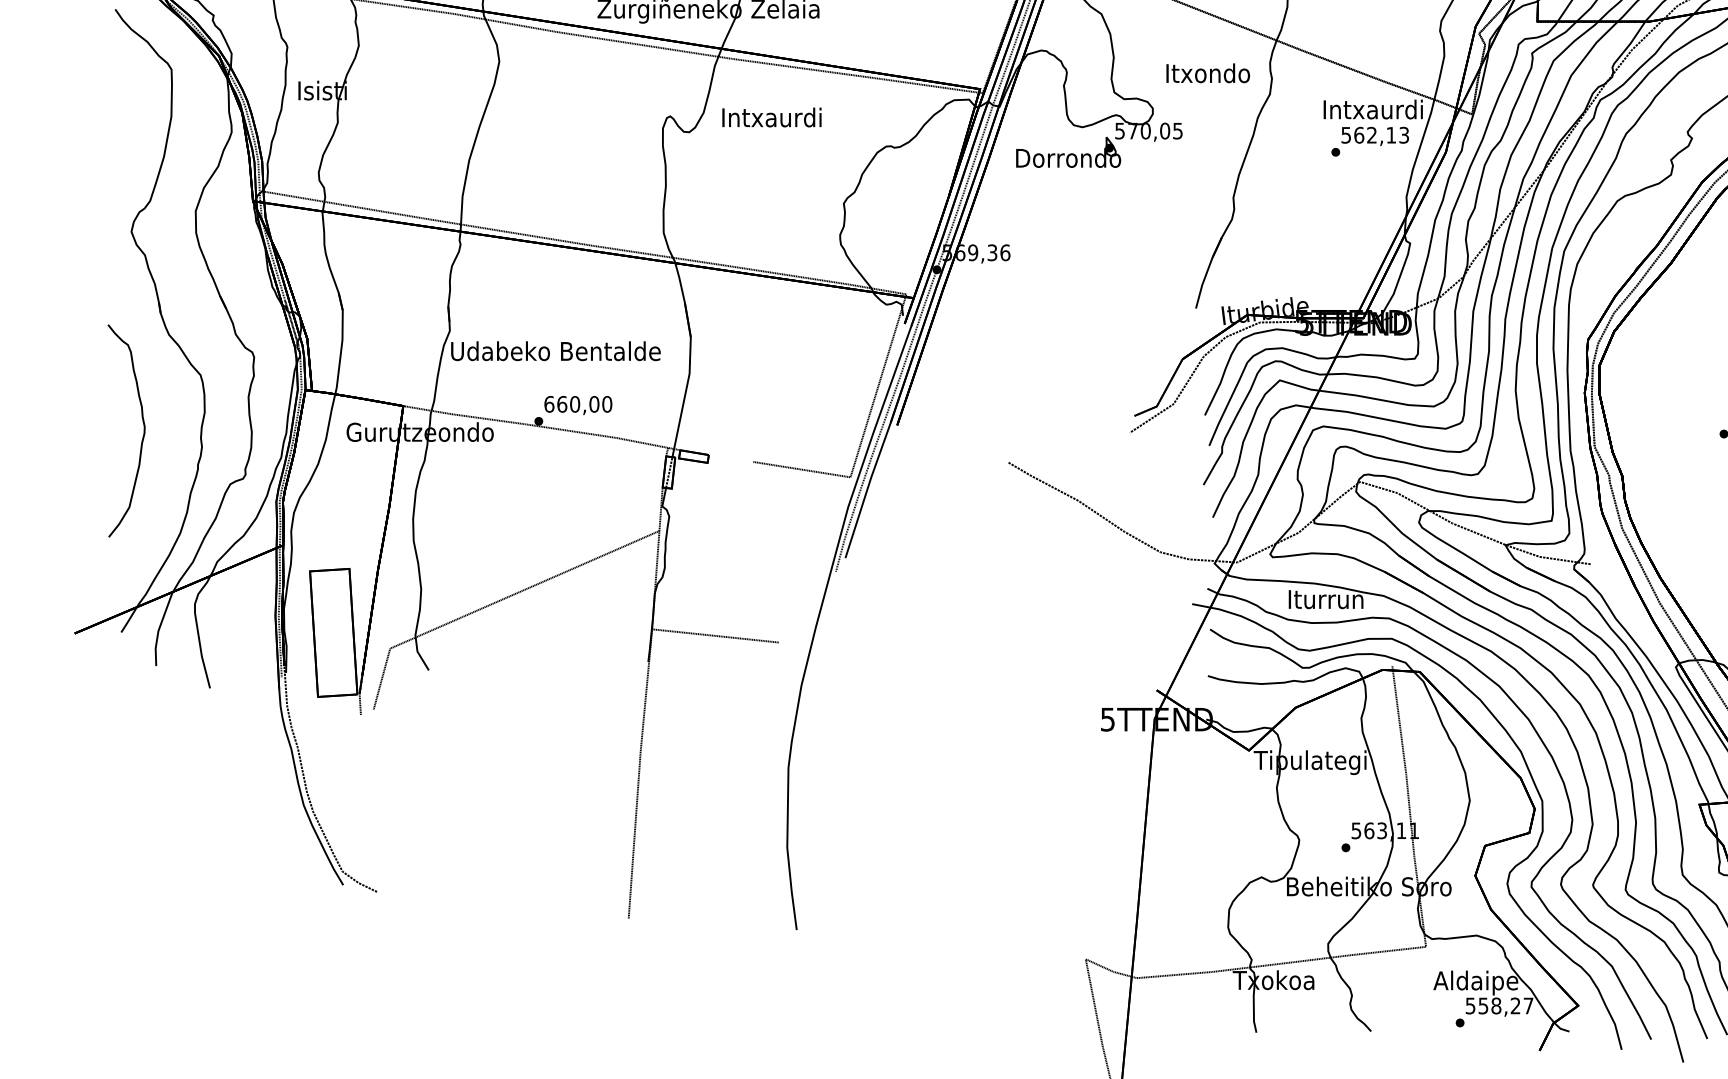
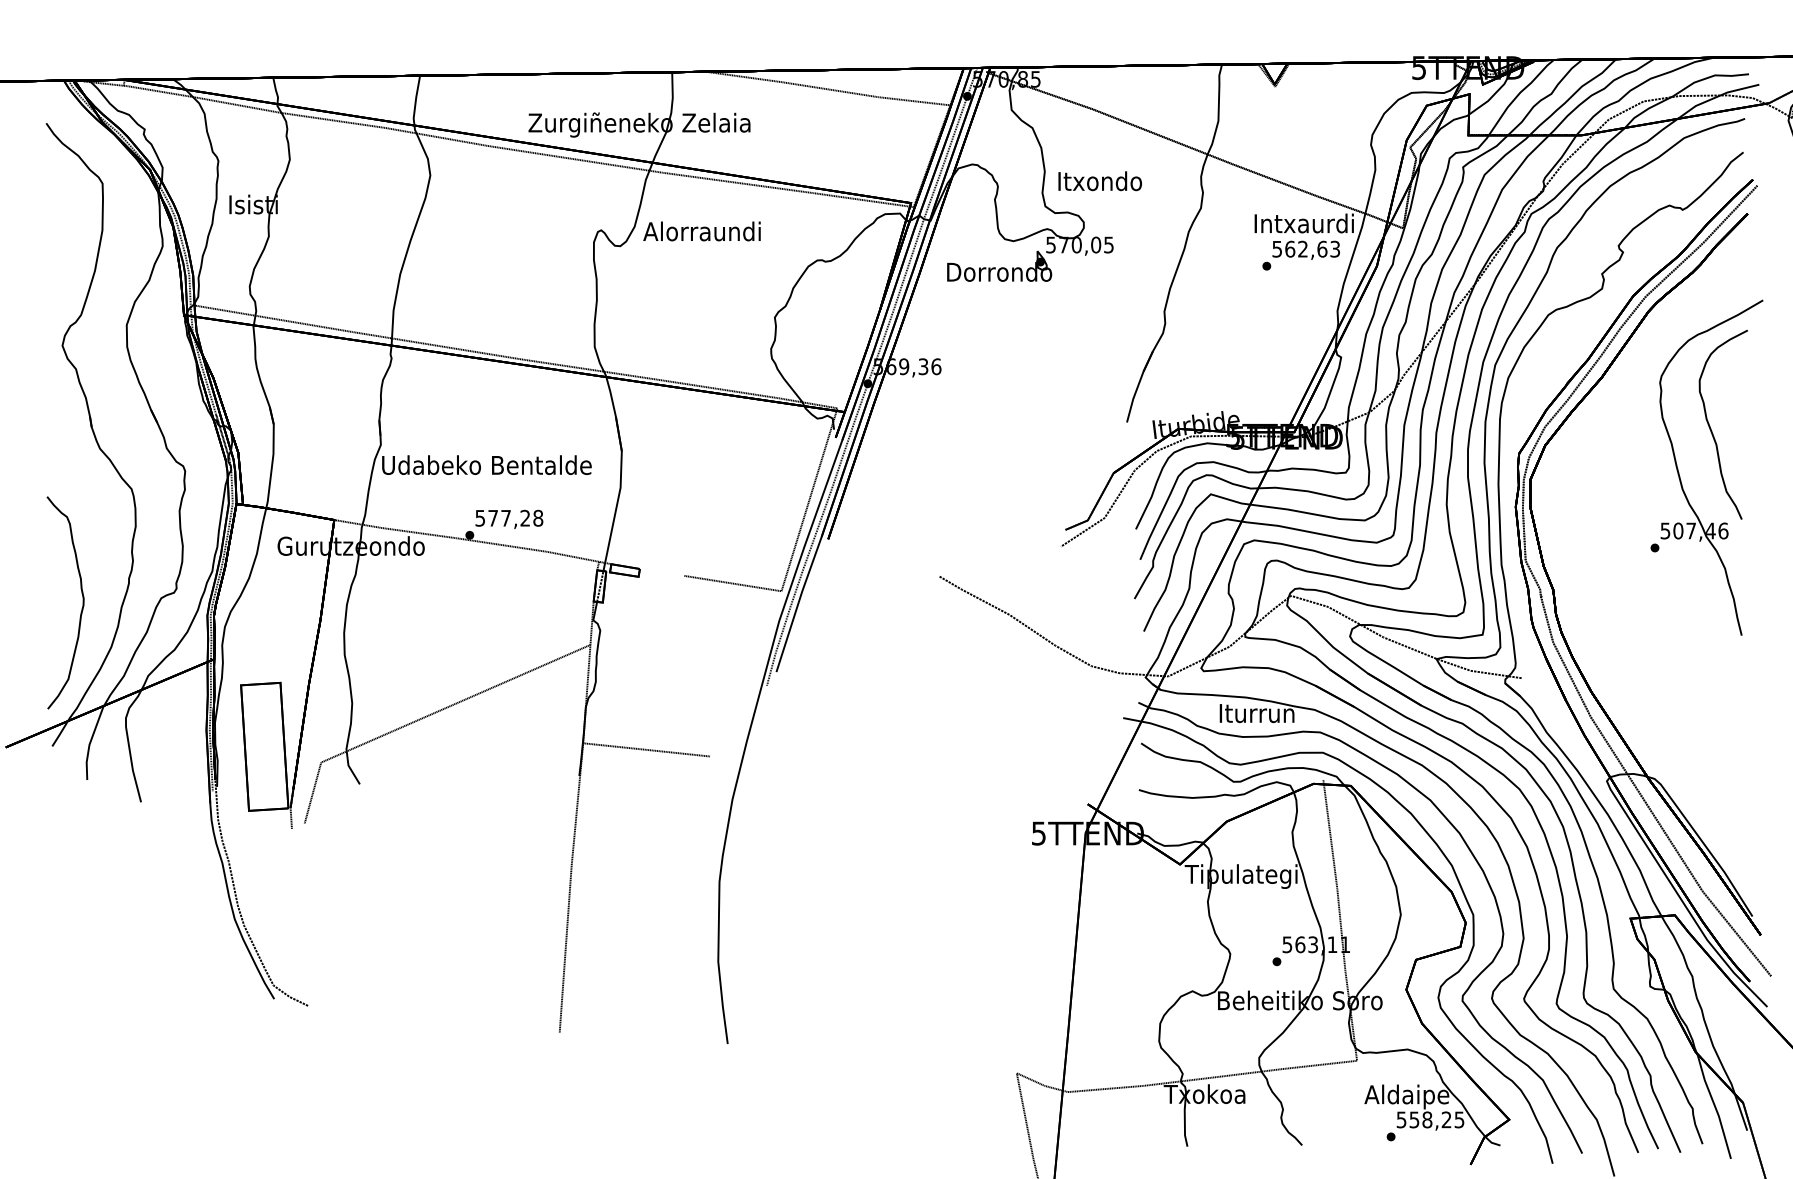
text: (1207, 73) -> (1099, 181), moved
text: (770, 117) -> (701, 231), Intxaurdi -> Alorraundi
text: (1391, 134) -> (1322, 248), 562,13 -> 562,63
text: (578, 403) -> (509, 517), 660,00 -> 577,28
curve: (143, 430) -> (82, 602), moved
text: (1528, 1005) -> (1459, 1119), 558,27 -> 558,25

